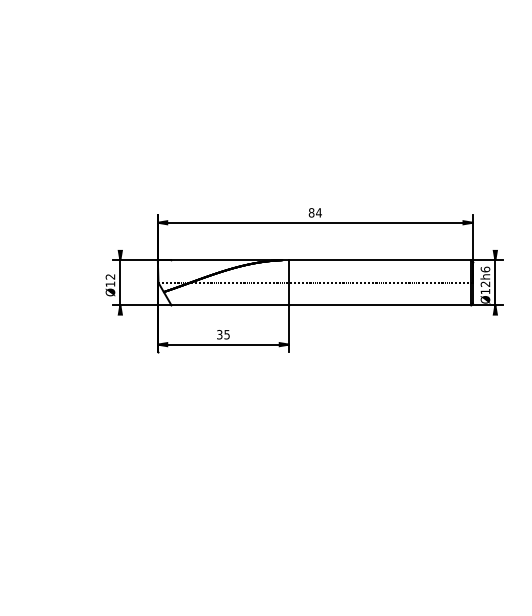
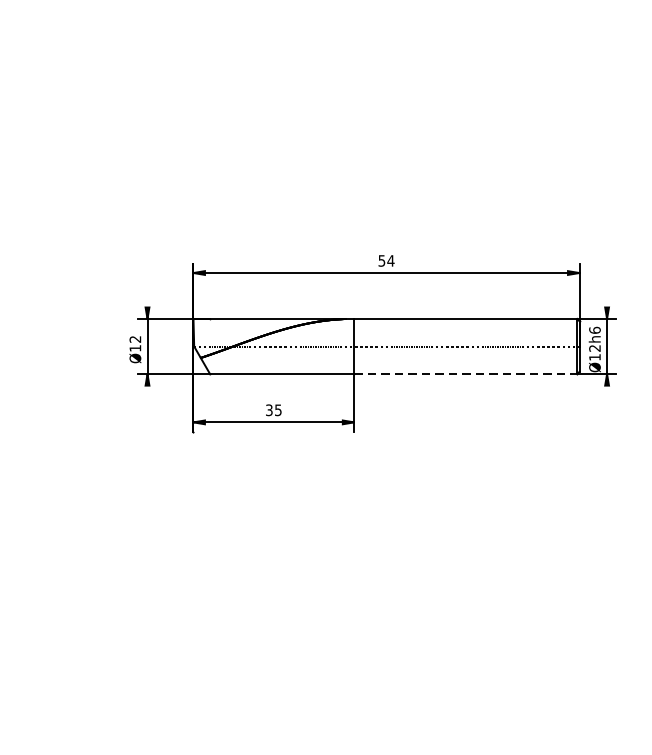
text: (311, 212) -> (381, 260), 84 -> 54
line: (380, 305) -> (466, 374), solid -> dashed

